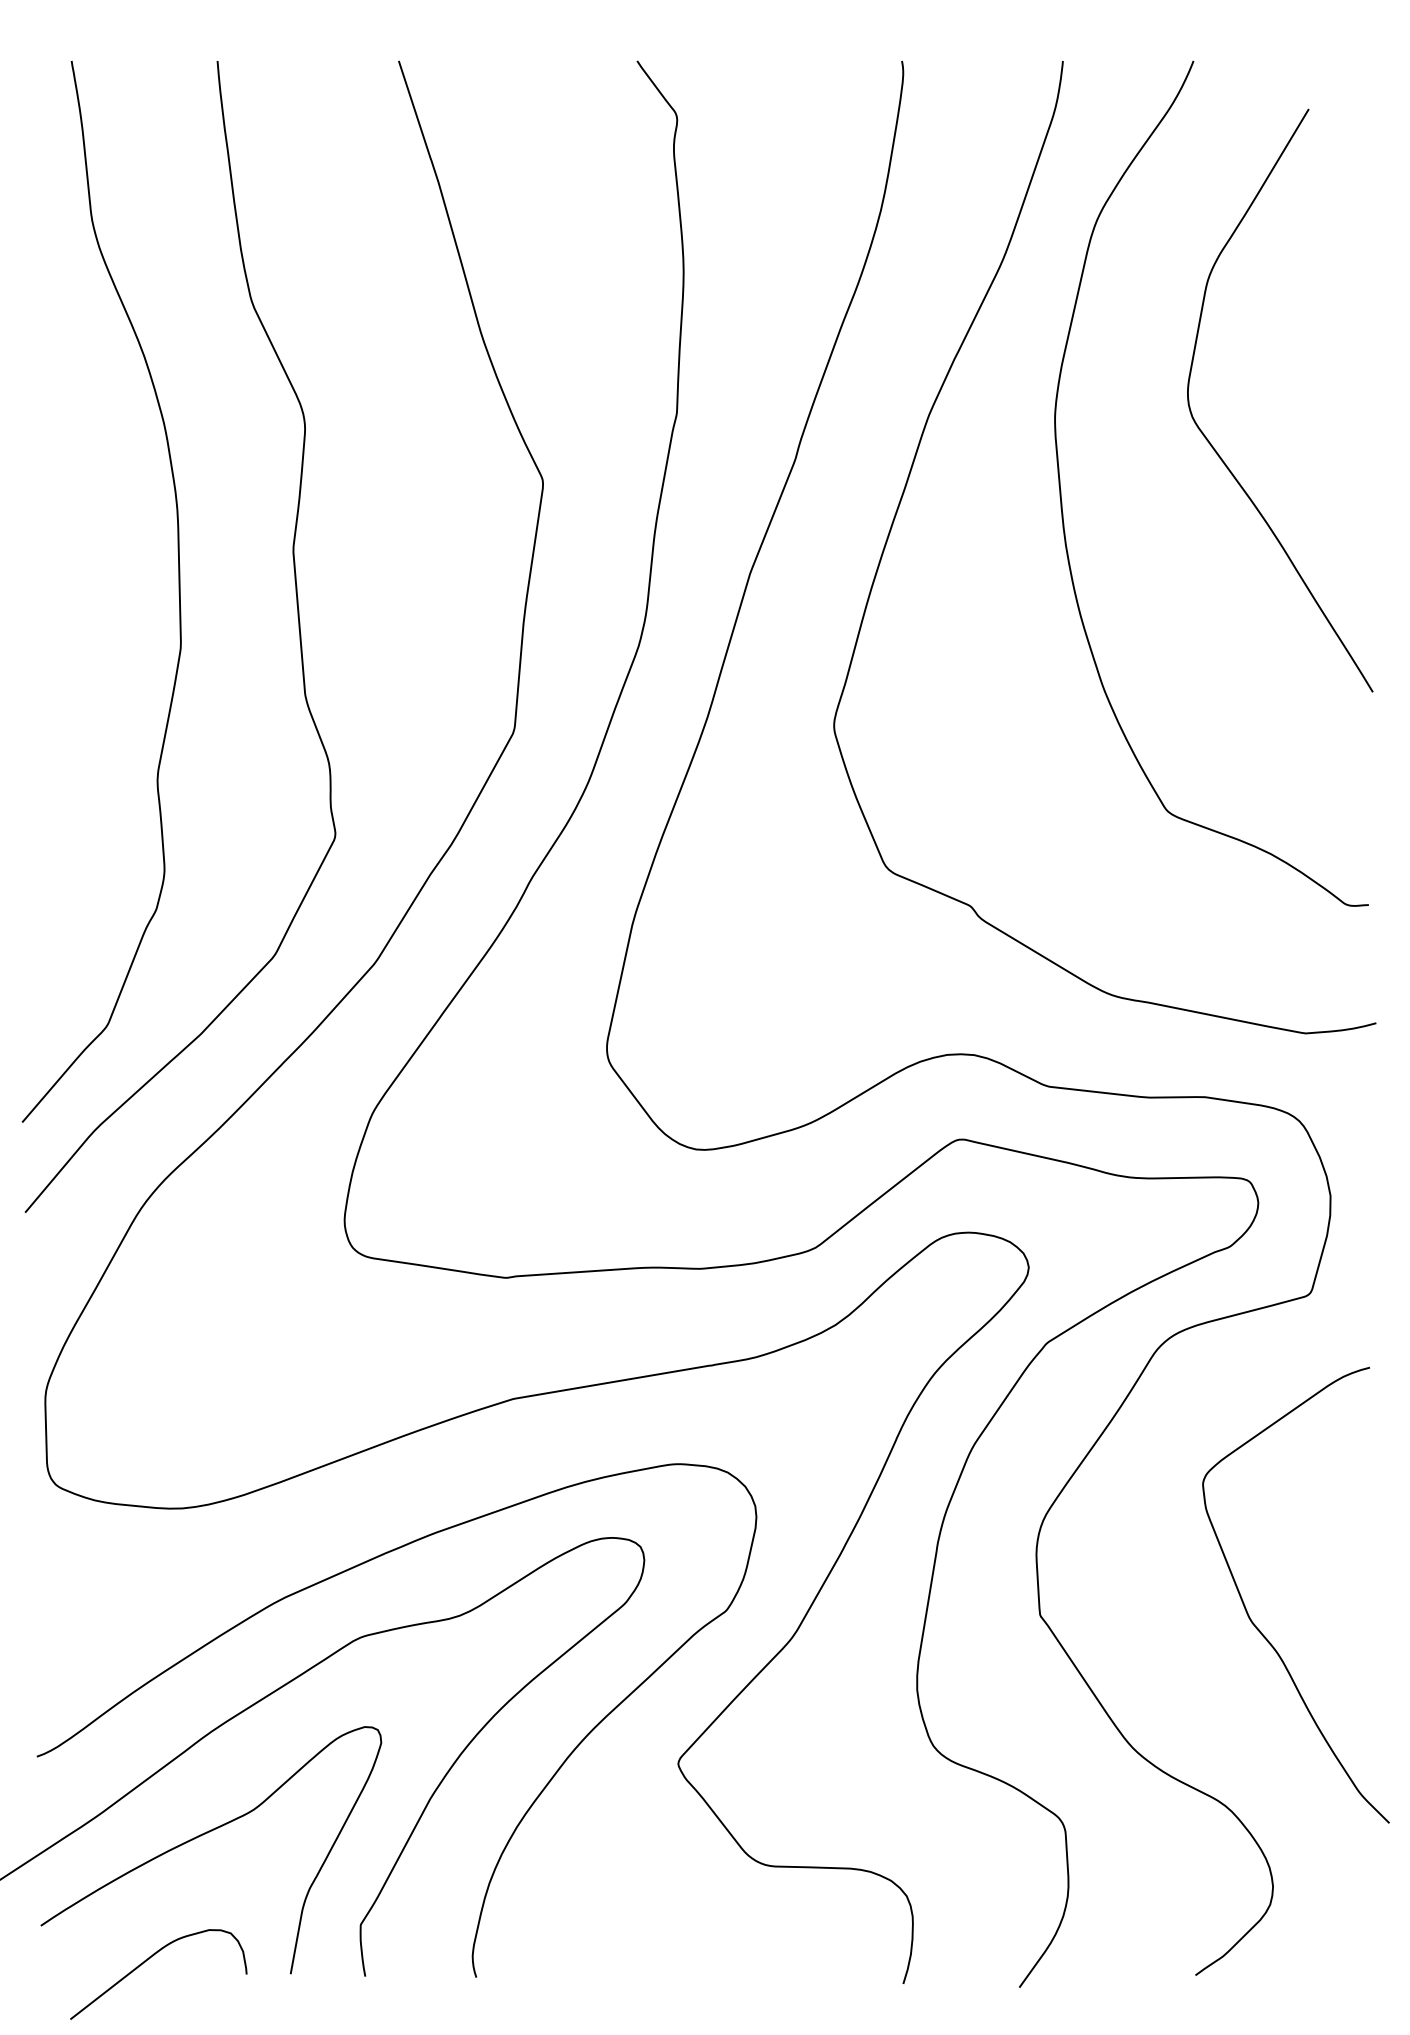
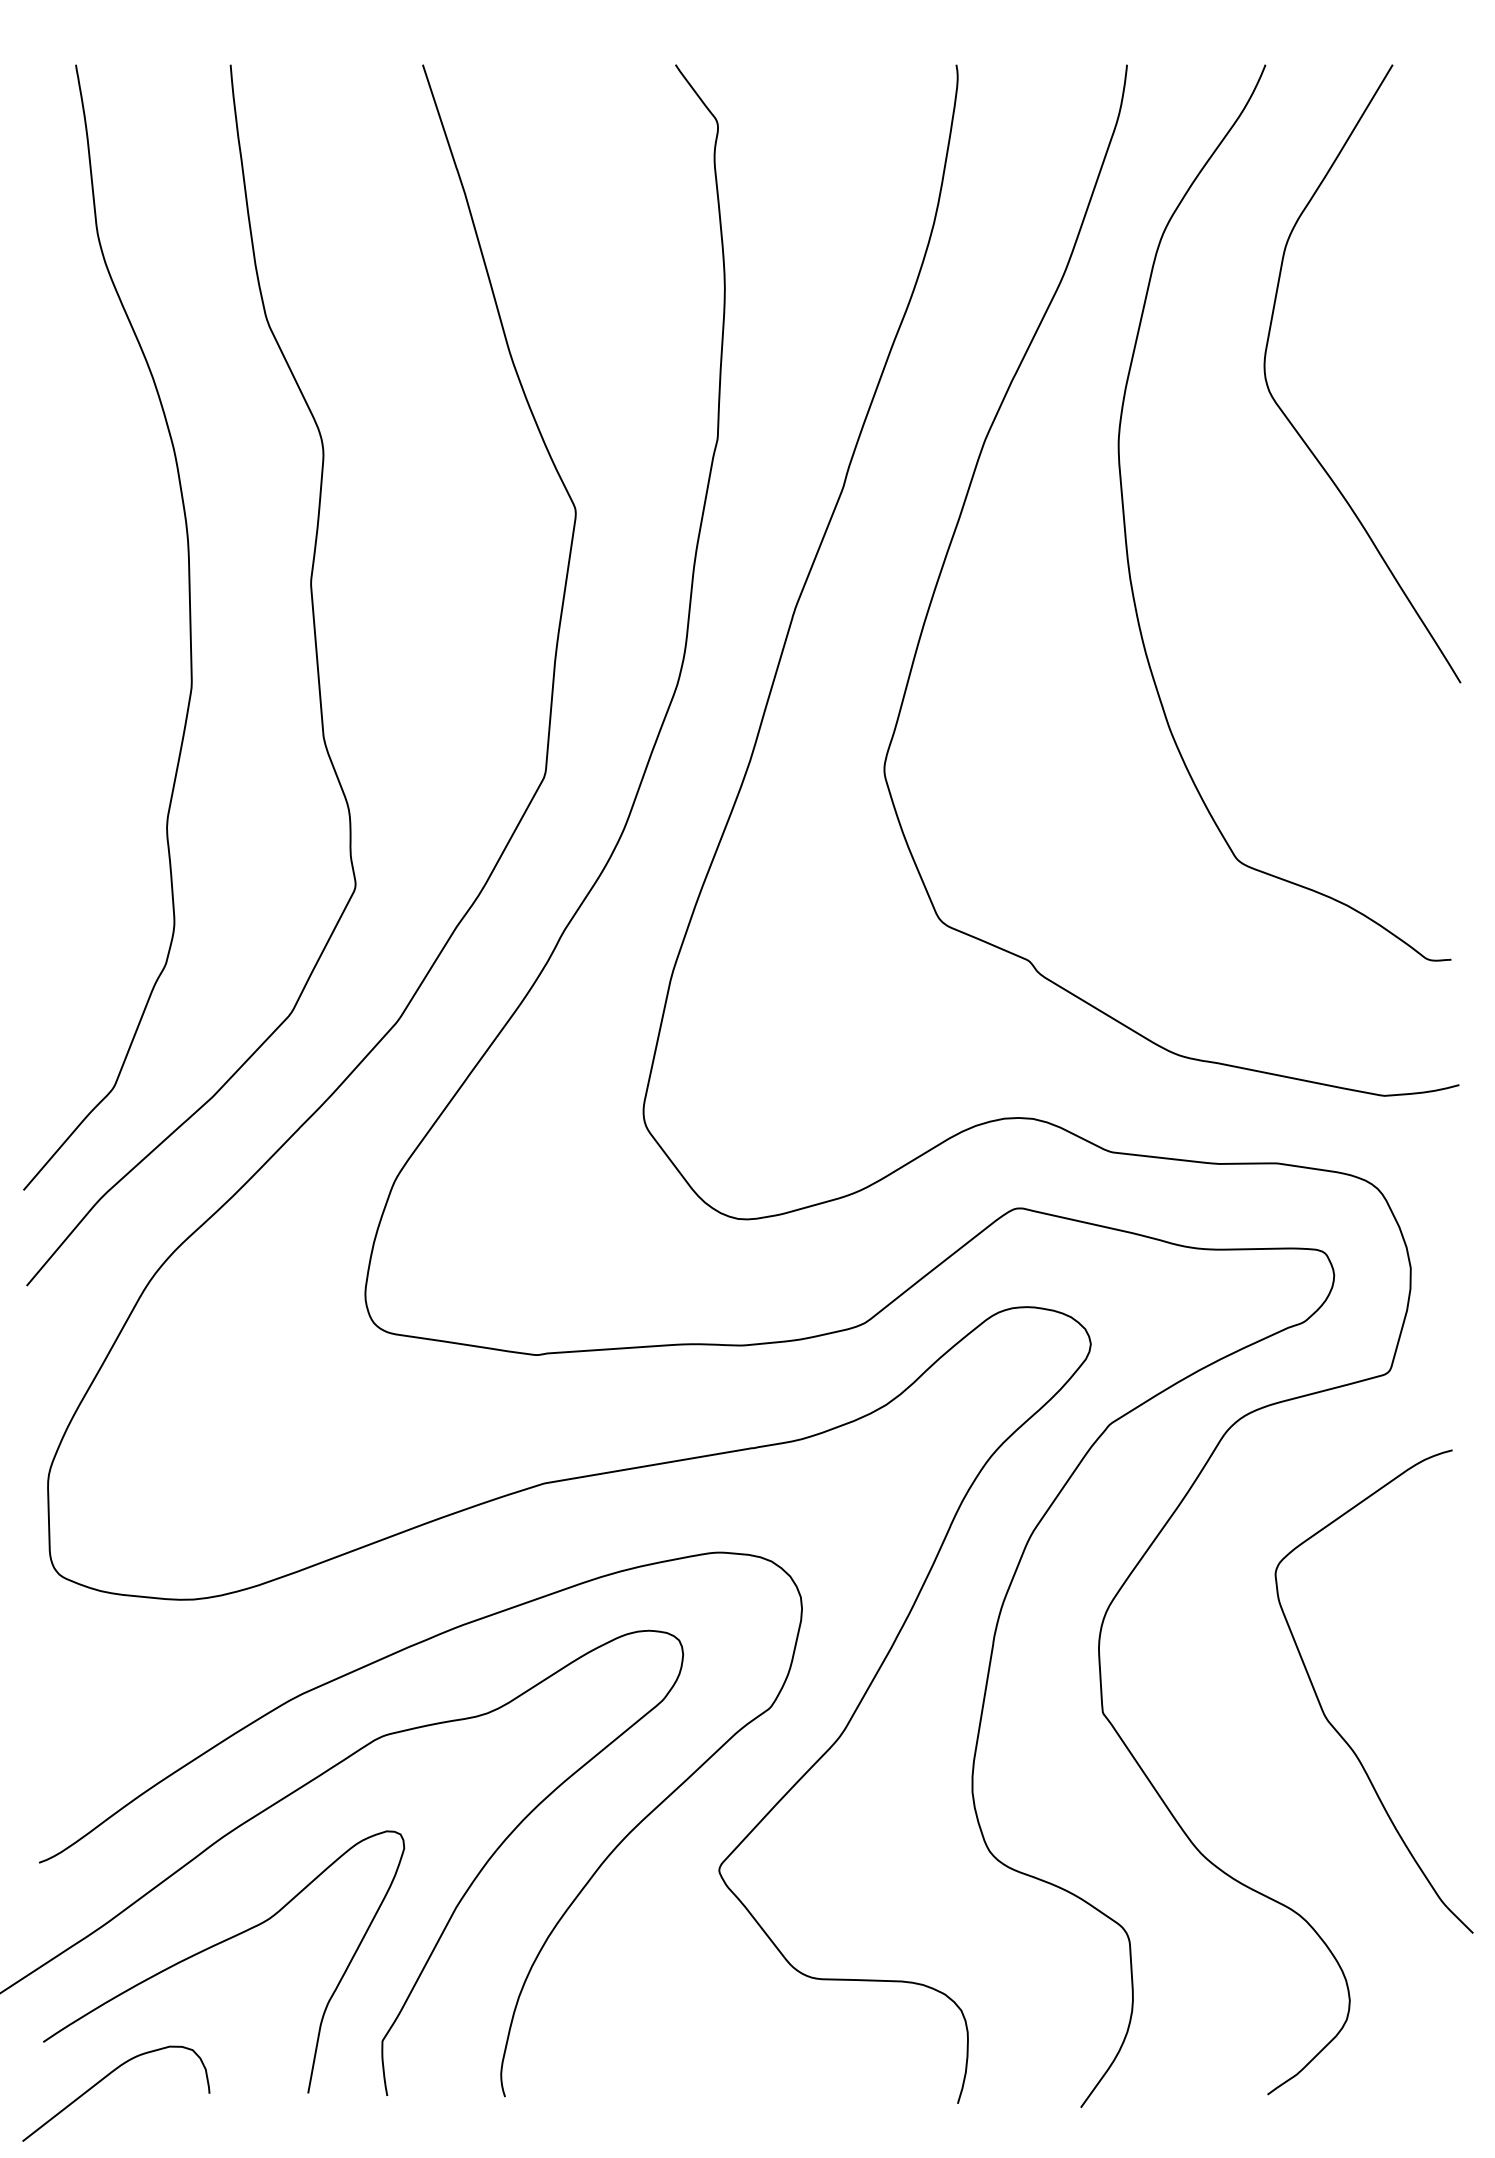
curve: (1214, 447) -> (1292, 423), moved
curve: (148, 1960) -> (105, 2078), moved

